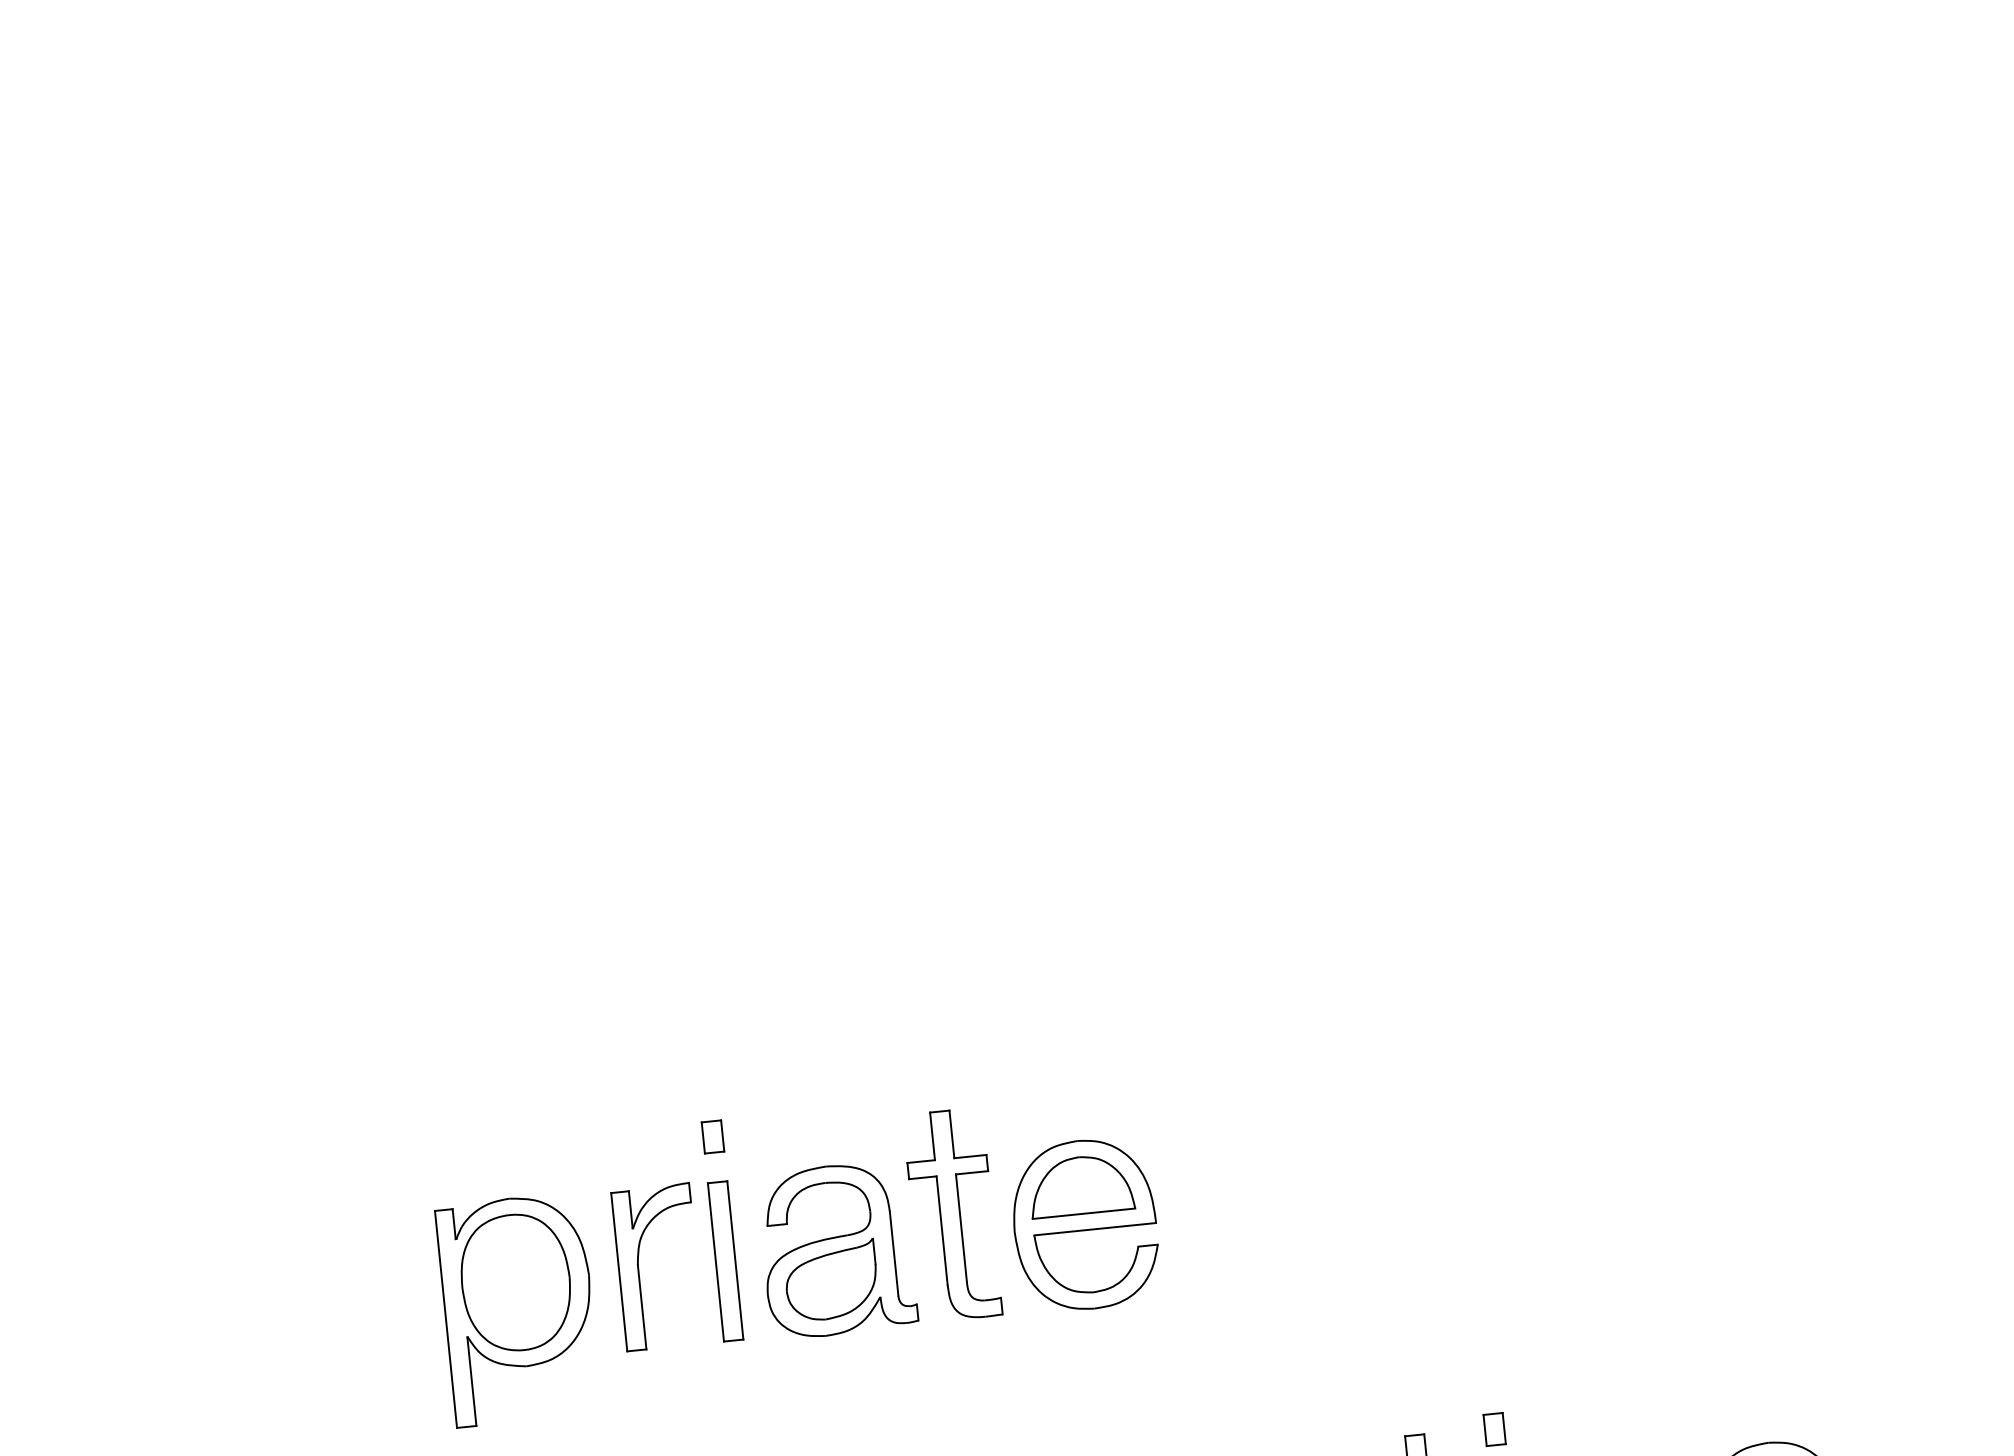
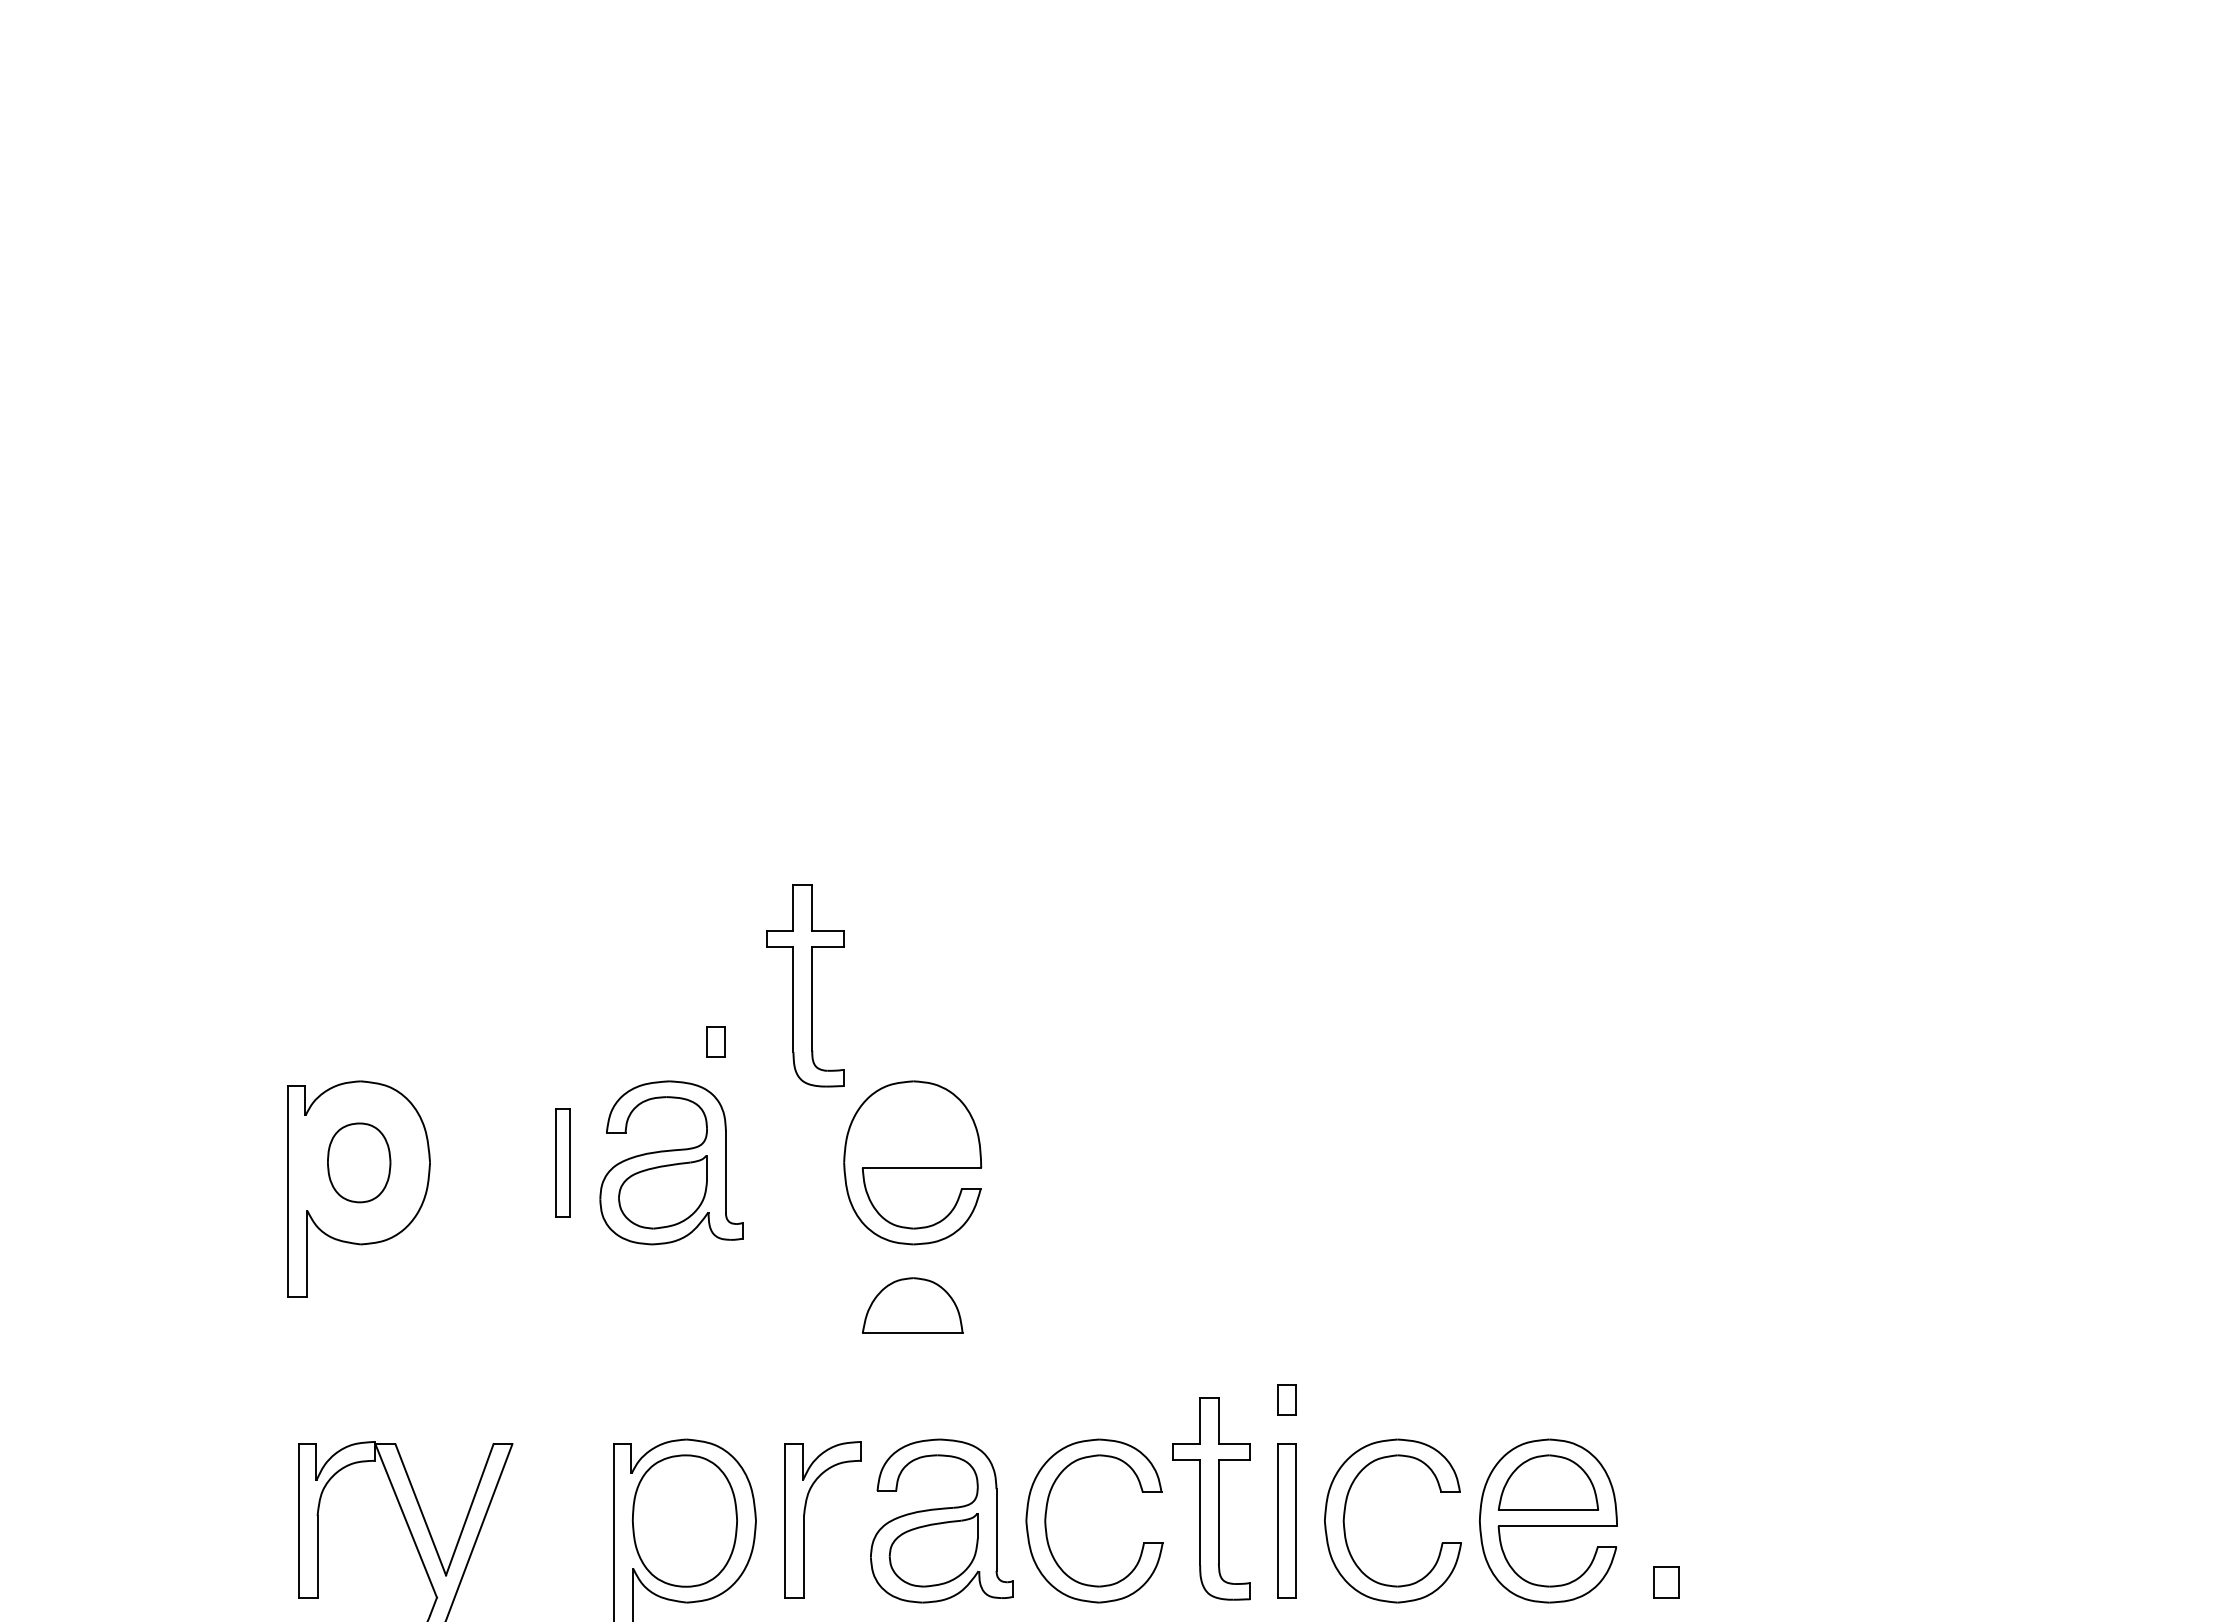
part: (712, 1136) -> (715, 1041), moved
part: (1080, 1185) -> (912, 1305), moved
part: (953, 1215) -> (805, 985), moved
part: (725, 1261) -> (562, 1162), size x0.7
part: (639, 1263) -> (479, 1156), removed
part: (516, 1282) -> (359, 1162), size x0.6

